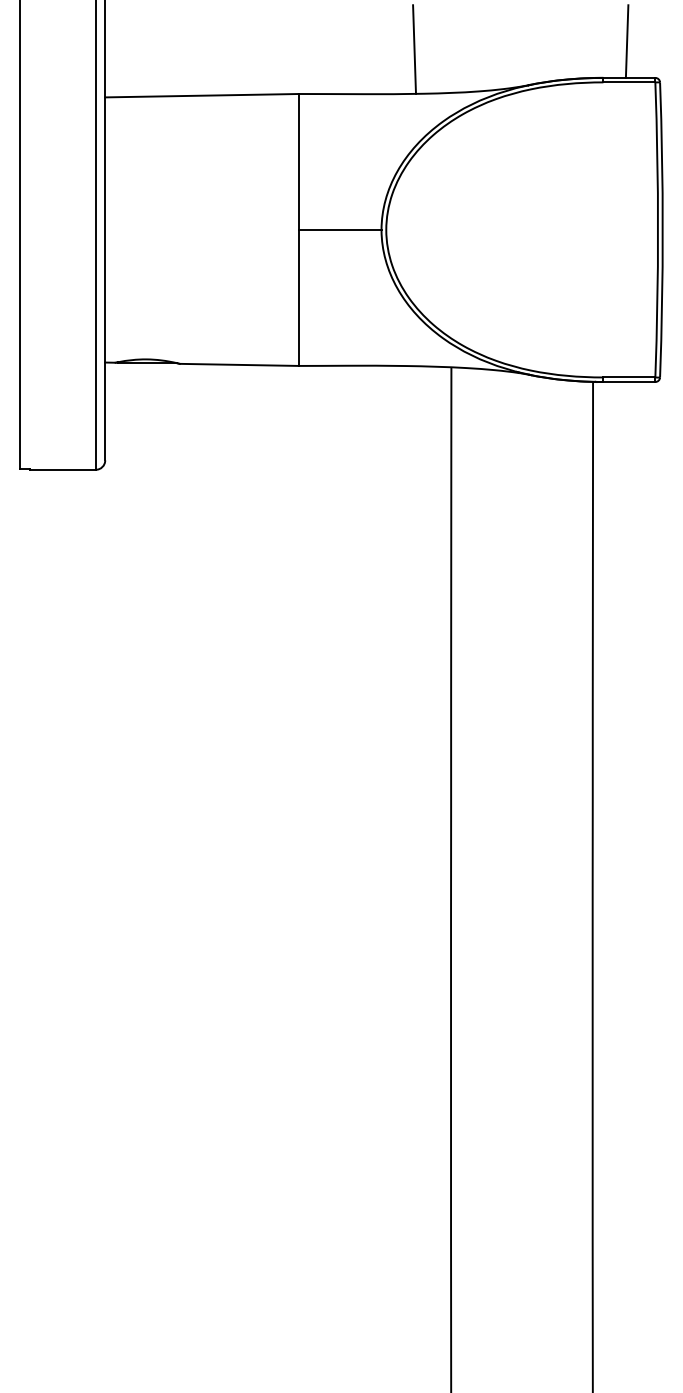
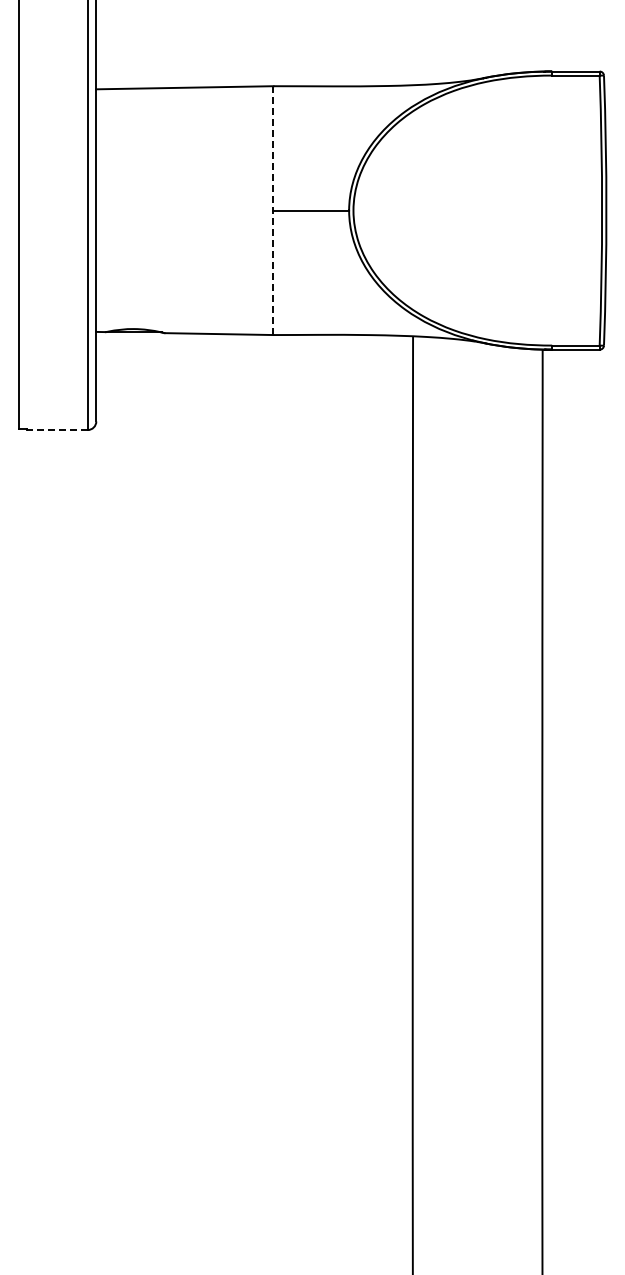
line: (626, 41) -> (573, 38), removed
line: (413, 49) -> (378, 45), removed
line: (298, 230) -> (273, 211), solid -> dashed
line: (61, 470) -> (56, 430), solid -> dashed

